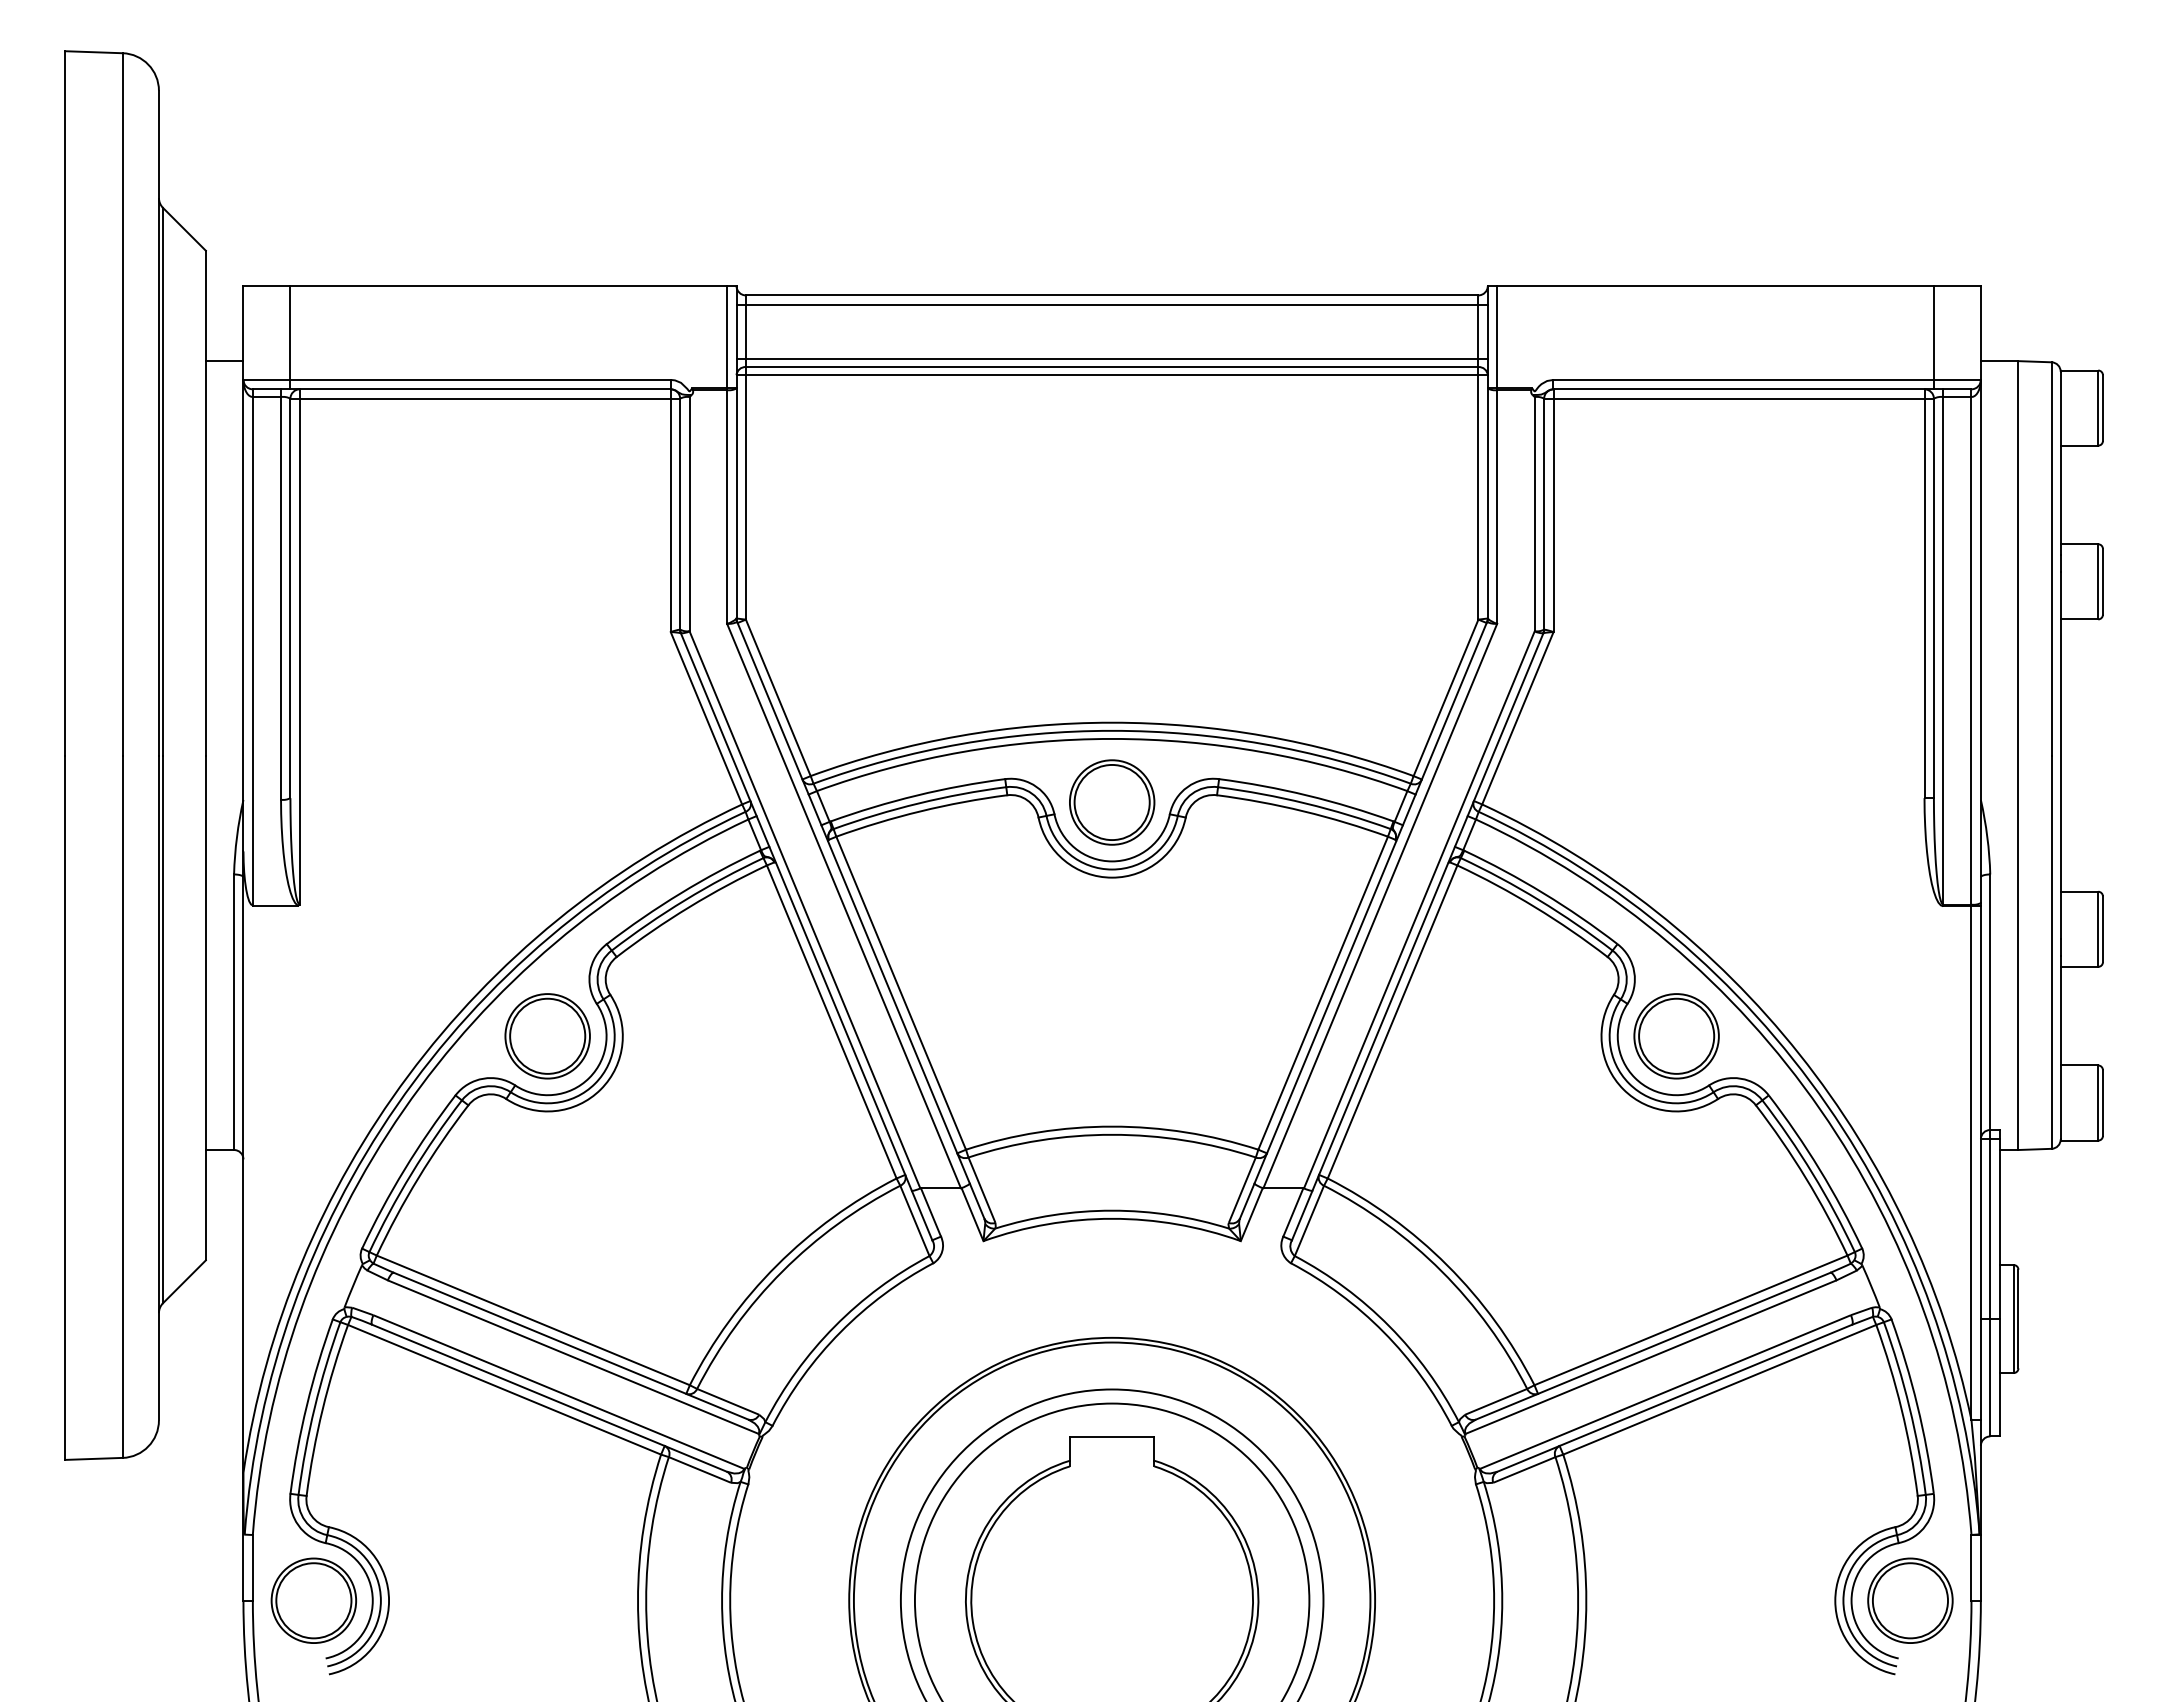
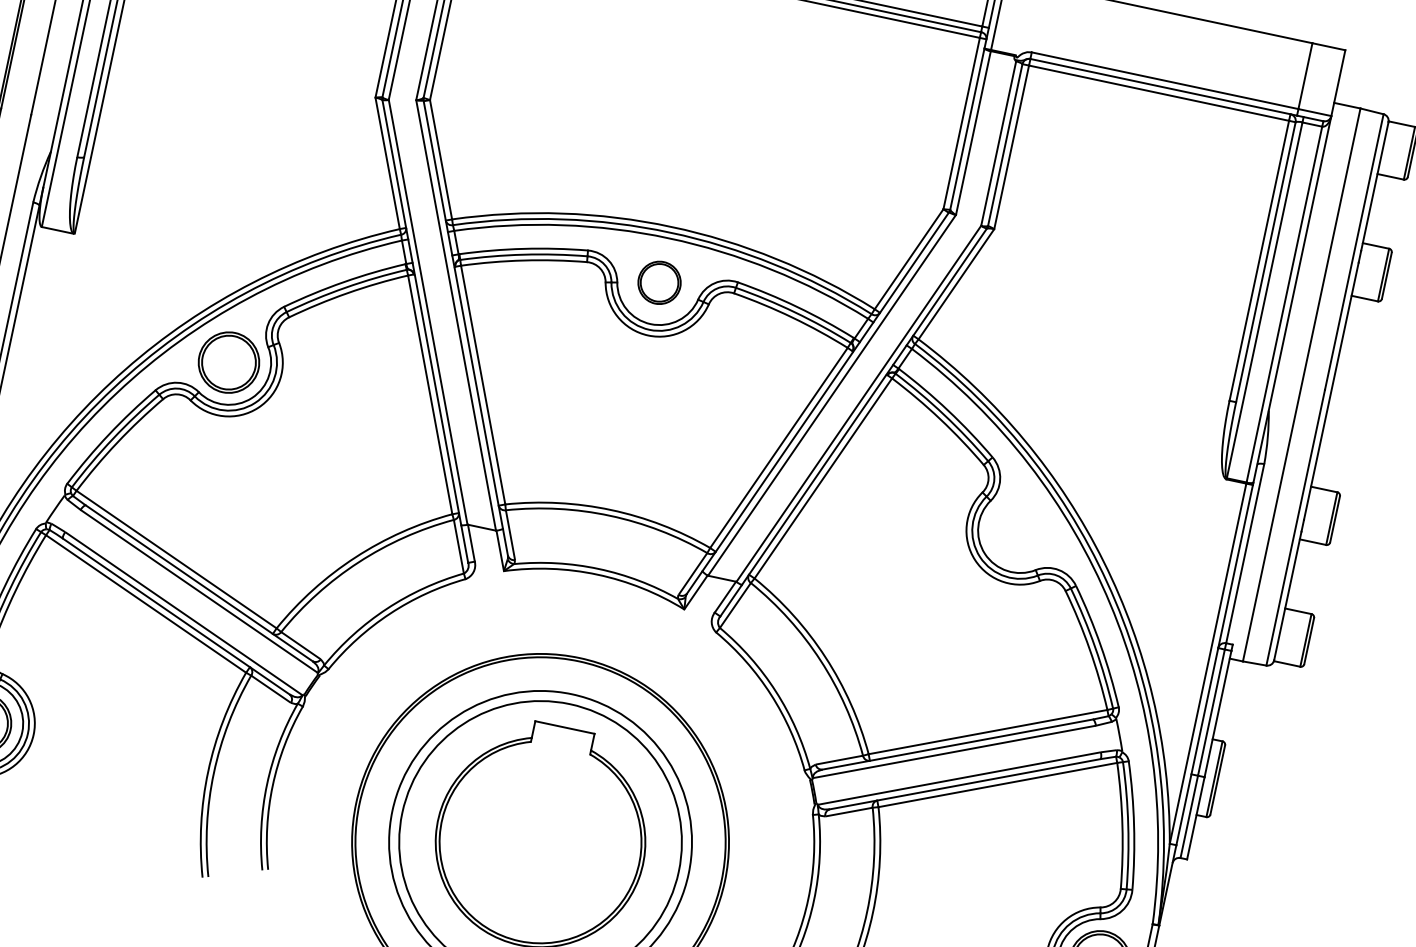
part: (1112, 802) -> (659, 282), size x0.7
part: (1676, 1036) -> (1020, 530), removed

